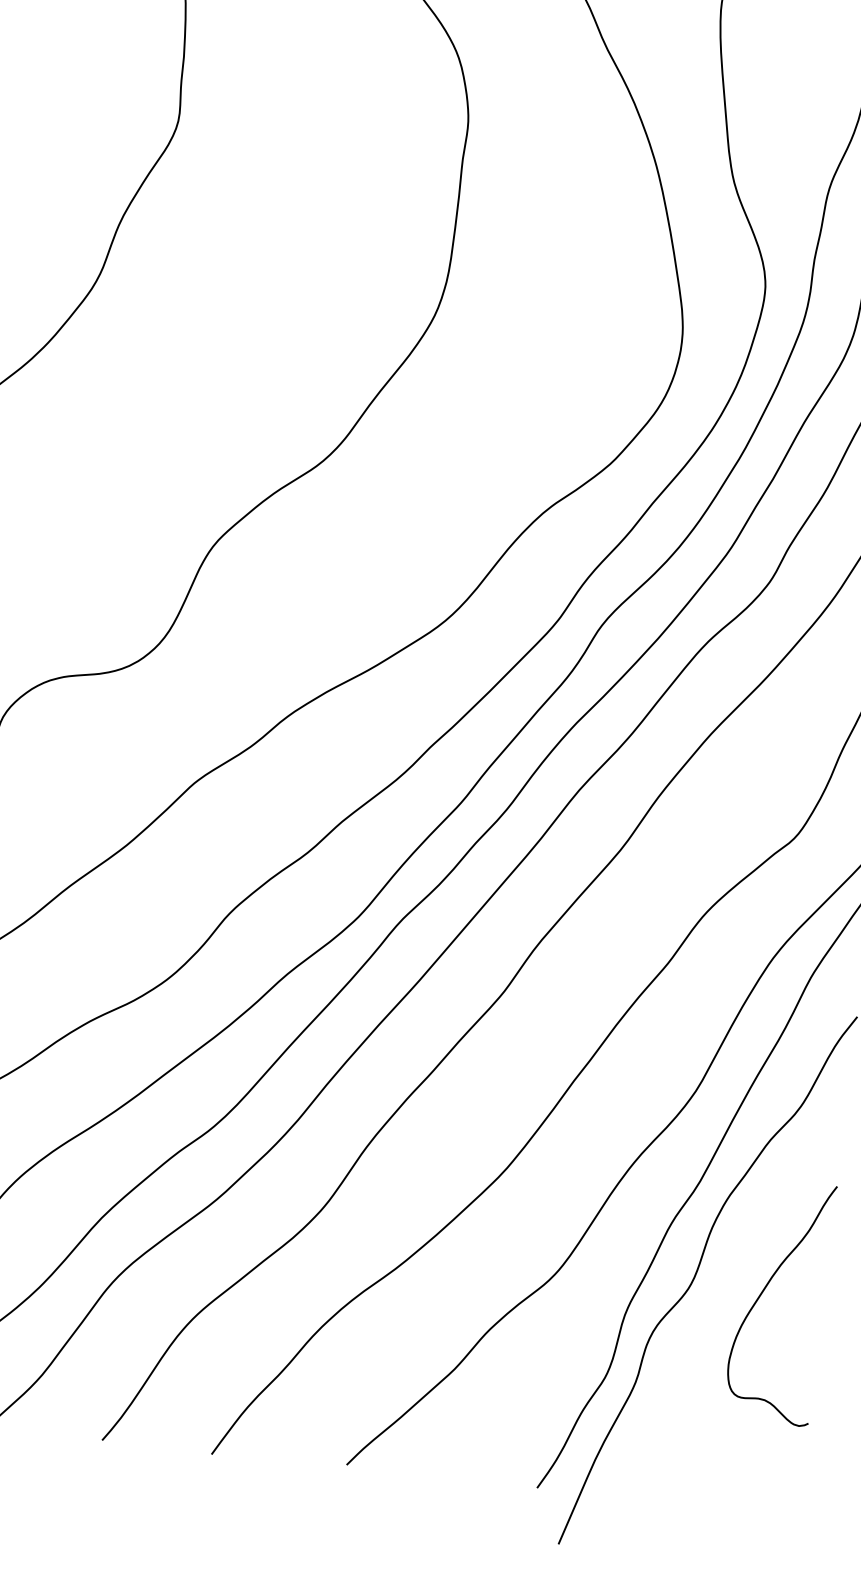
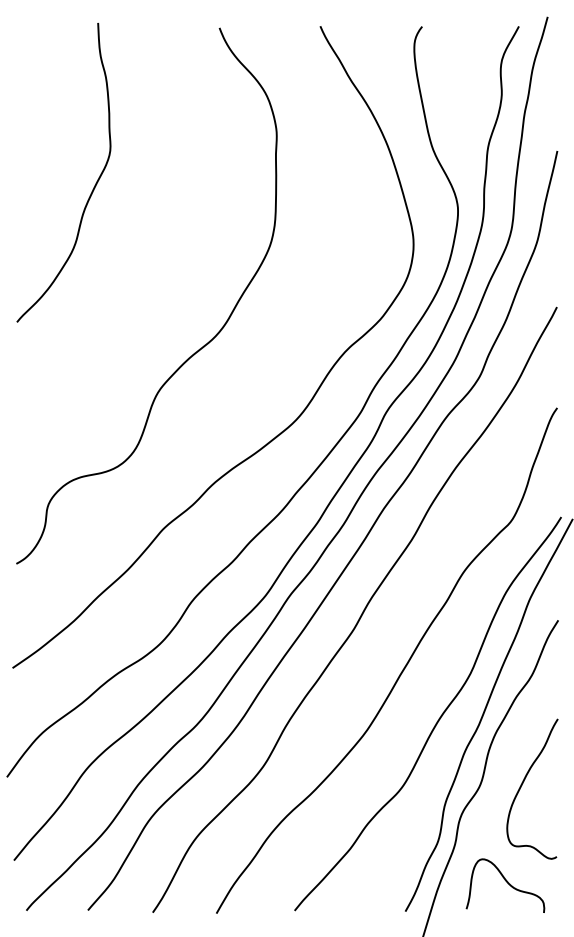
curve: (718, 1459) -> (507, 883), added

